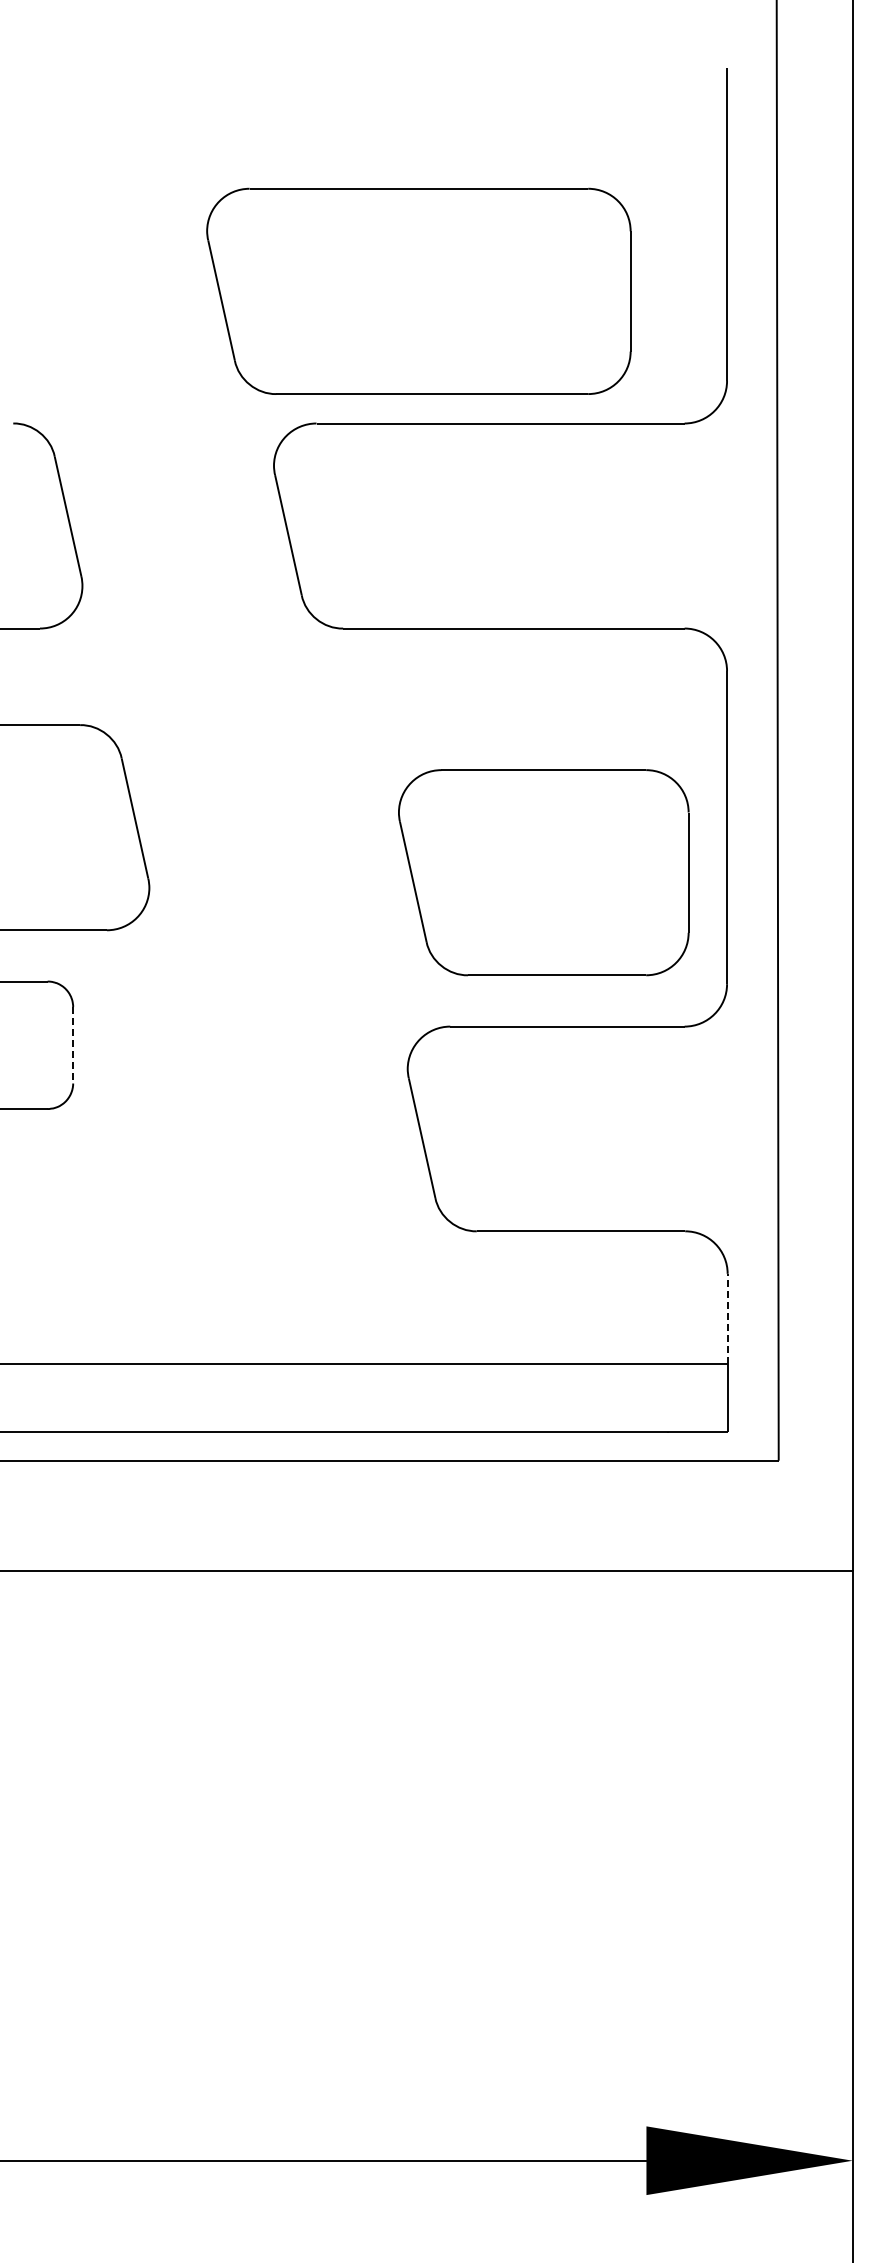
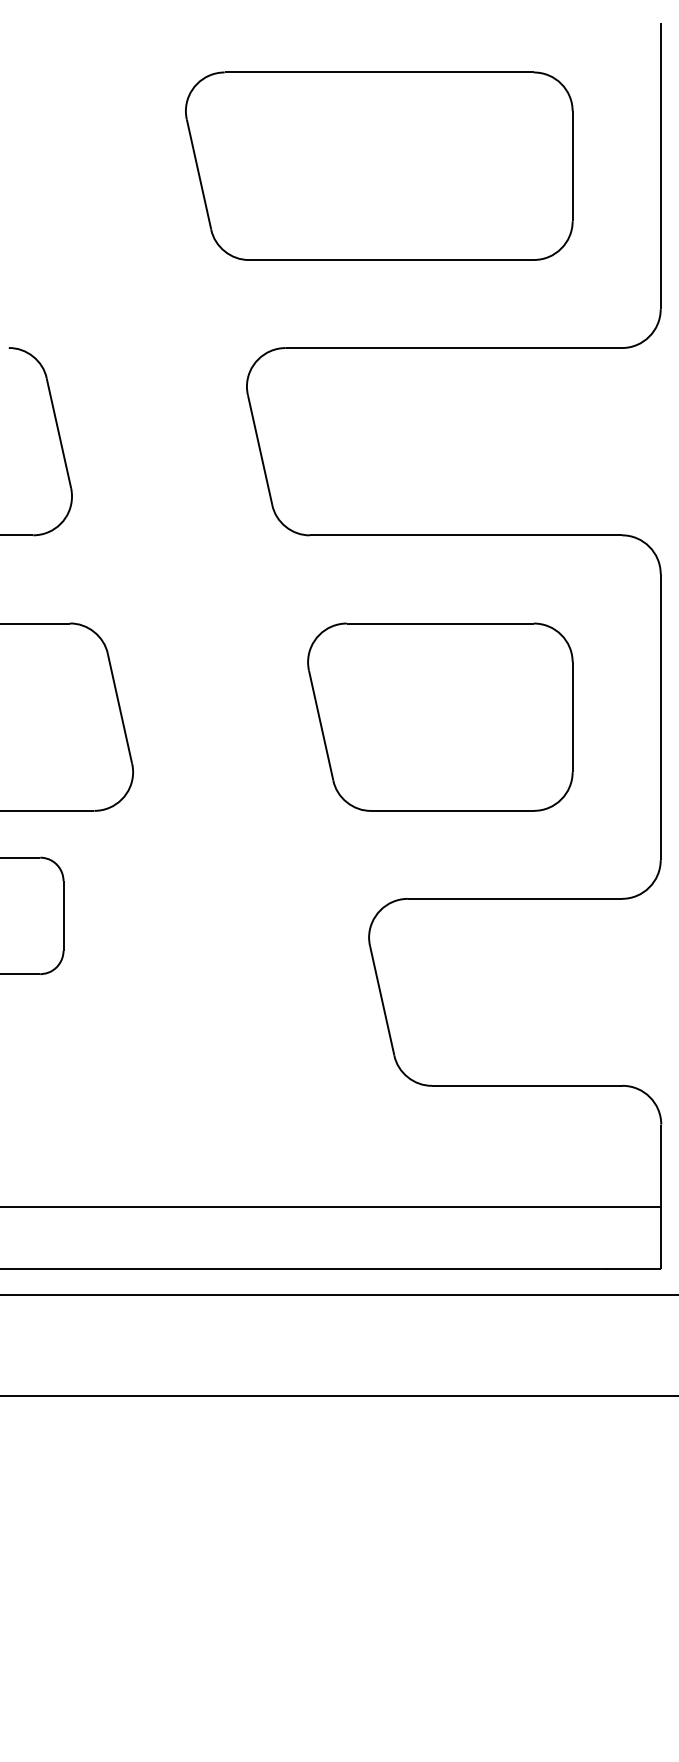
part: (418, 290) -> (378, 165), moved
part: (543, 872) -> (440, 717), moved
line: (73, 1045) -> (63, 916), dashed -> solid
line: (727, 1318) -> (661, 1165), dashed -> solid

